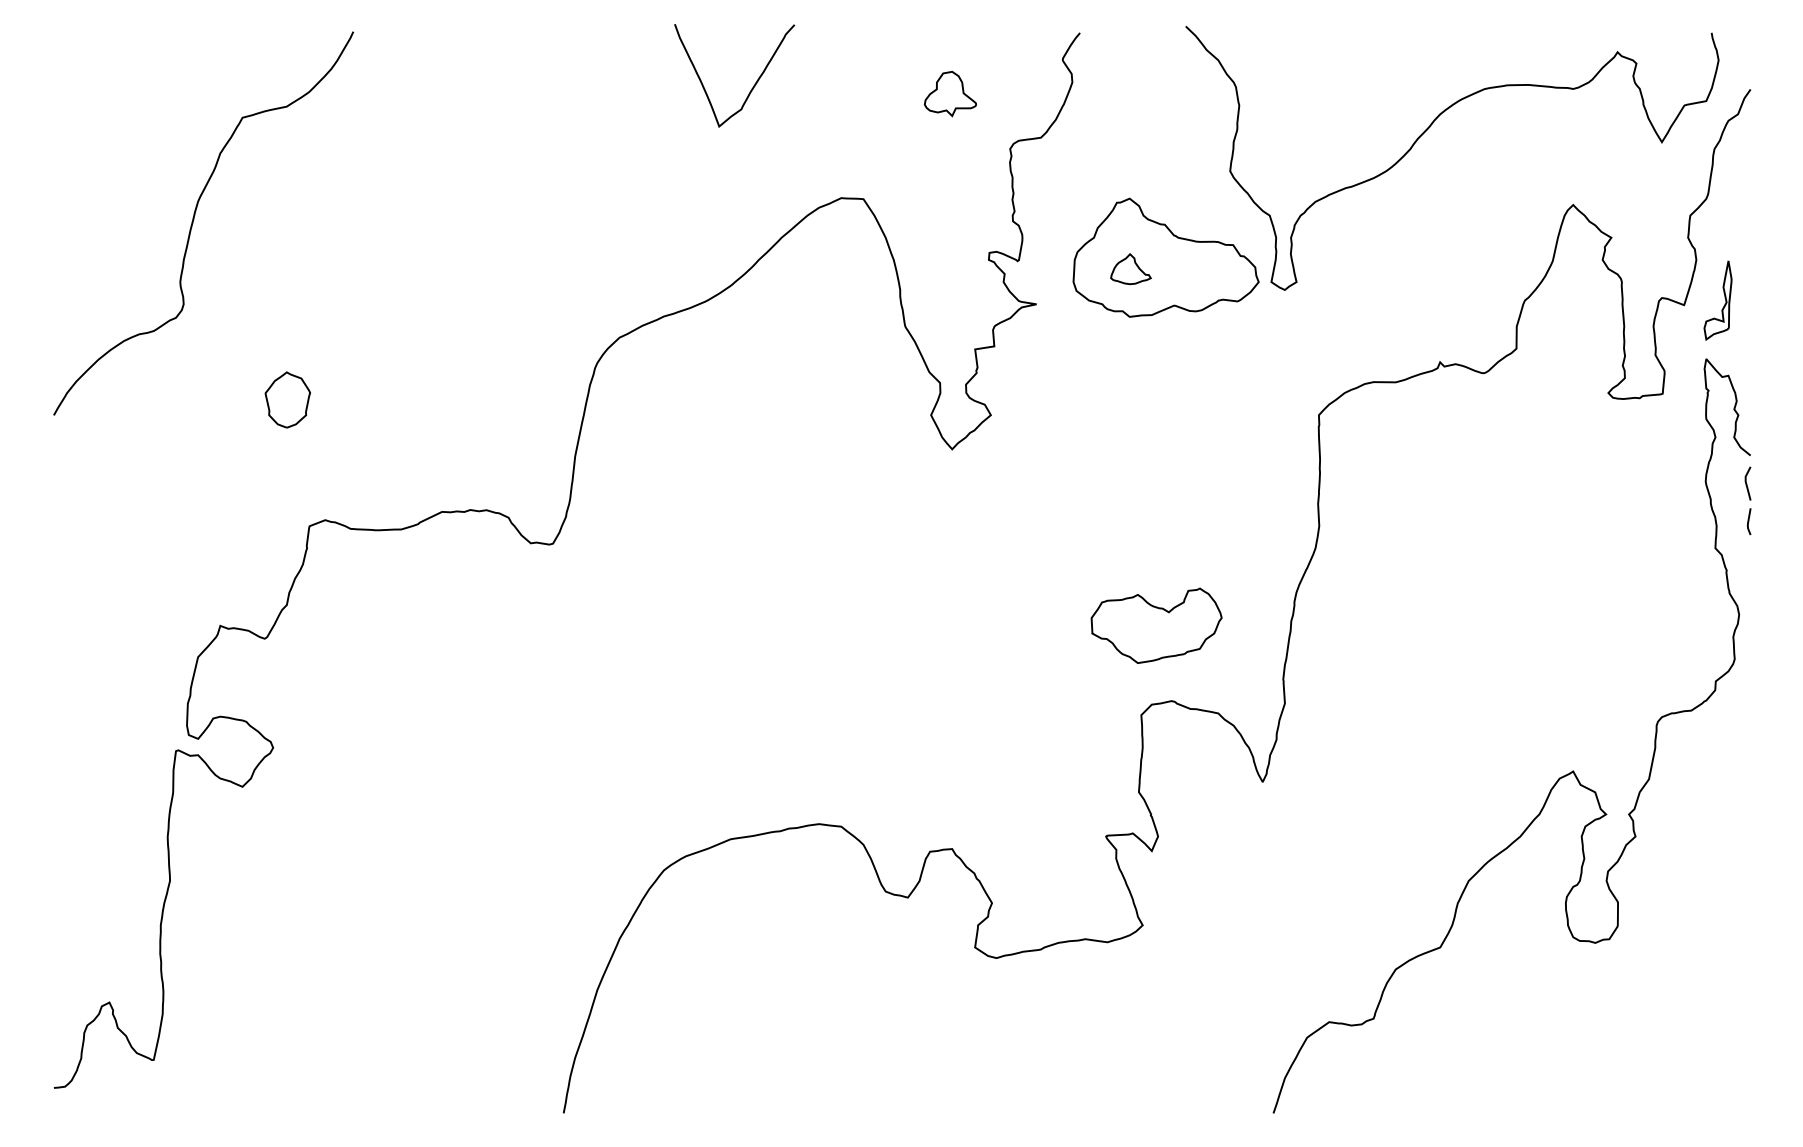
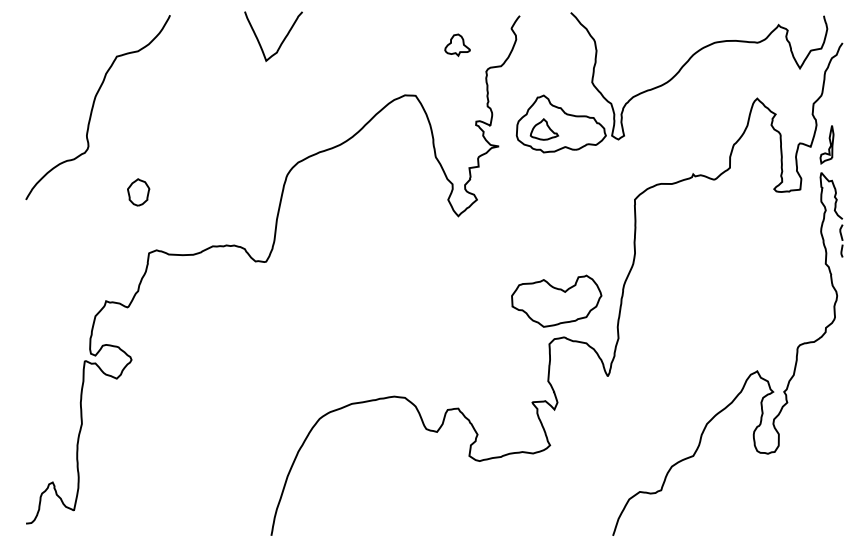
curve: (752, 84) -> (282, 40), moved
part: (1131, 269) -> (544, 129), size x1.43
part: (1156, 624) -> (556, 300), size x1.43

